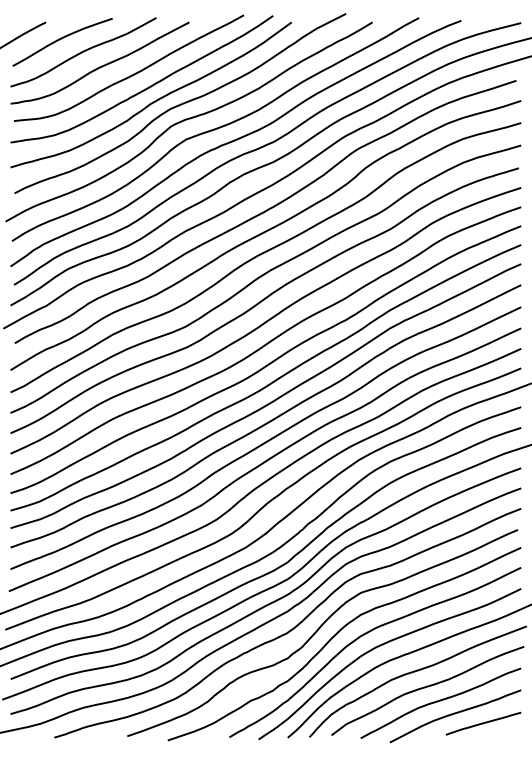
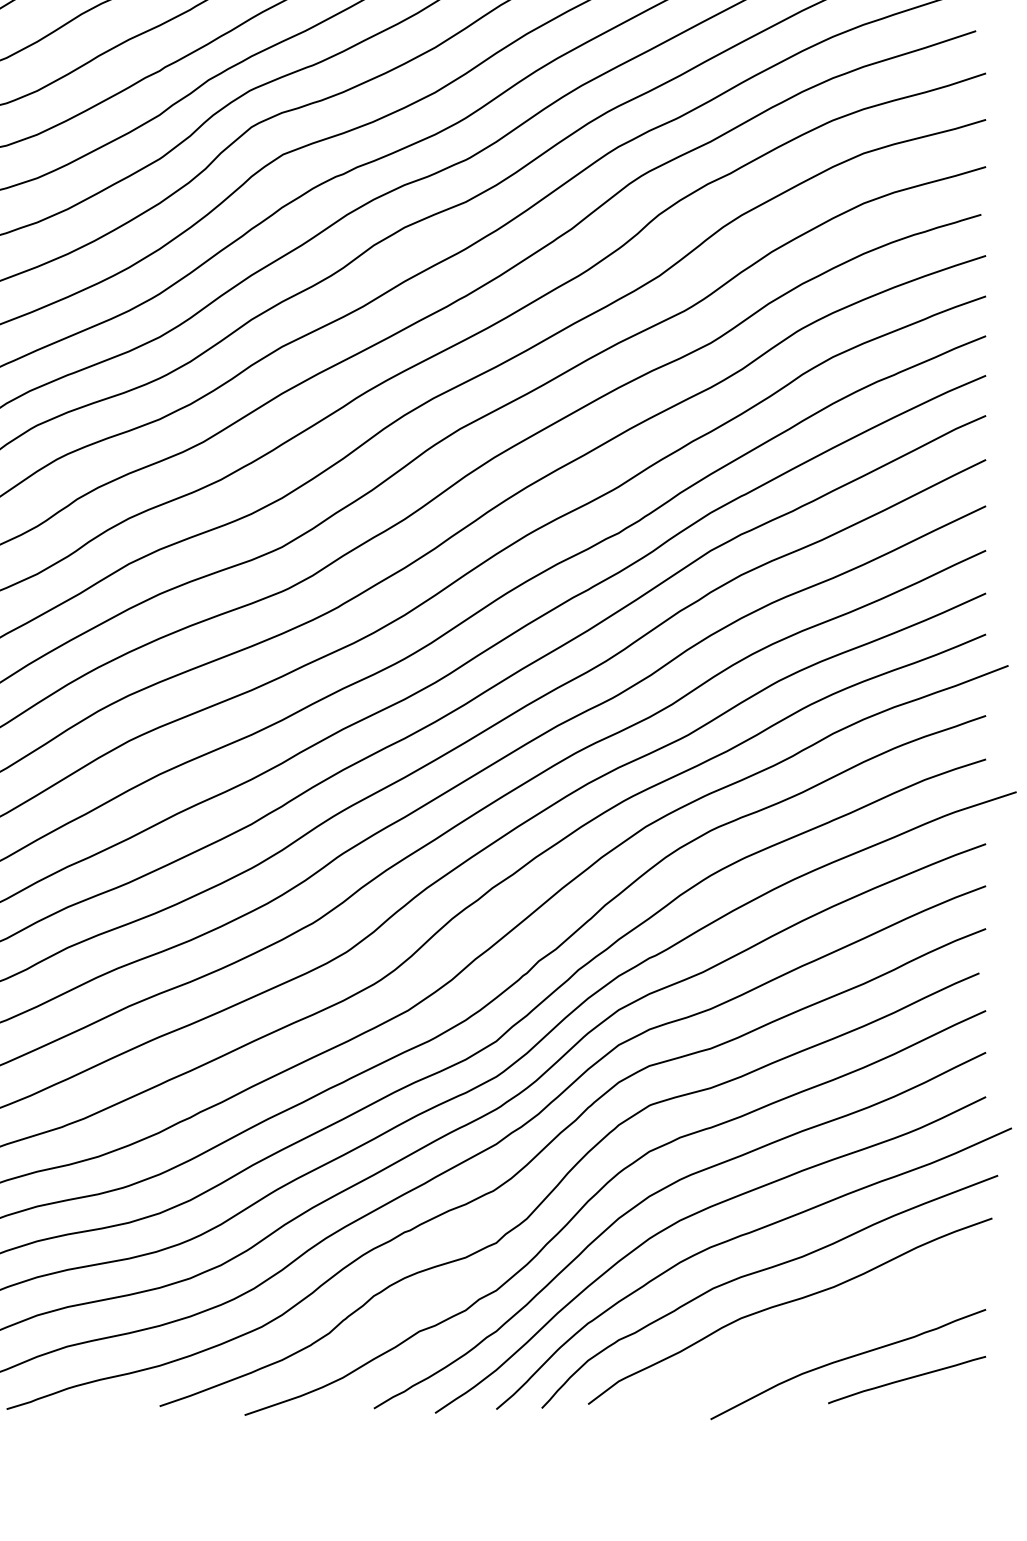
curve: (440, 701) -> (816, 1333), removed

